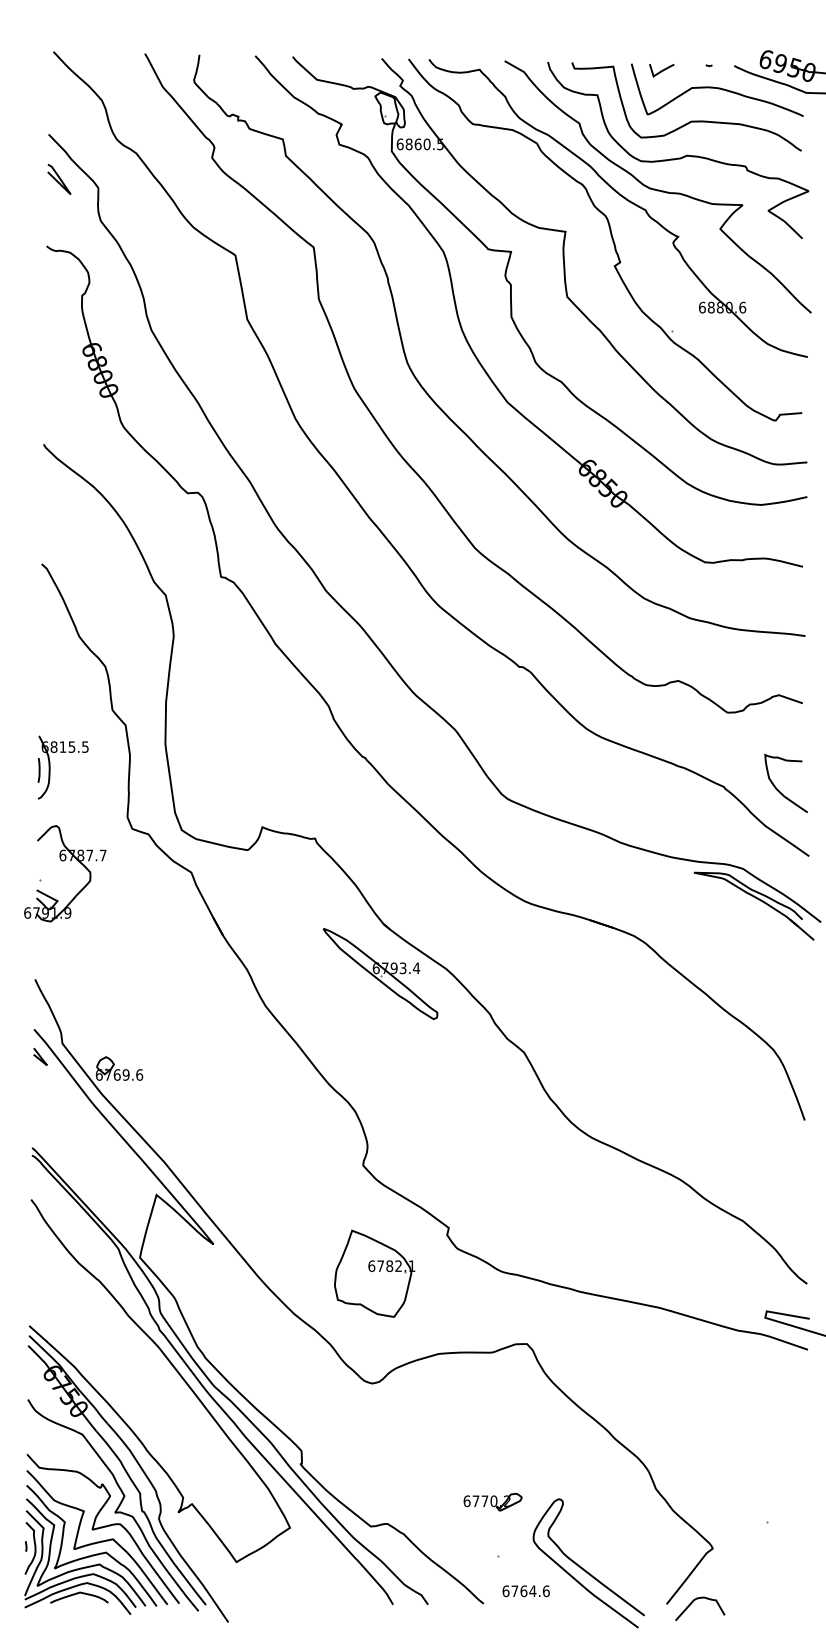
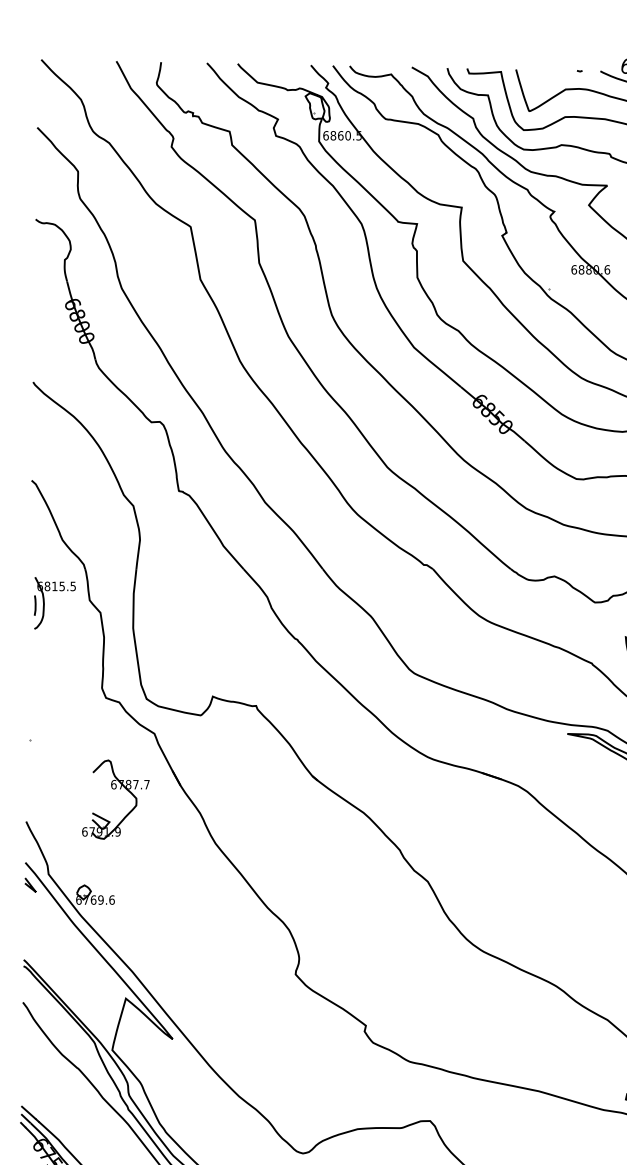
line: (661, 70) -> (540, 75), removed
curve: (59, 179) -> (46, 164), removed
part: (50, 767) -> (44, 603), moved
part: (63, 861) -> (114, 789), moved
part: (380, 973) -> (309, 816), removed
part: (374, 1273) -> (304, 1063), removed

